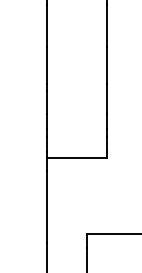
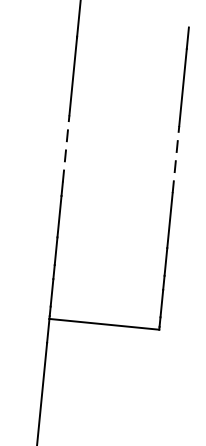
line: (47, 64) -> (66, 147), solid -> dashed
line: (107, 64) -> (176, 158), solid -> dashed

